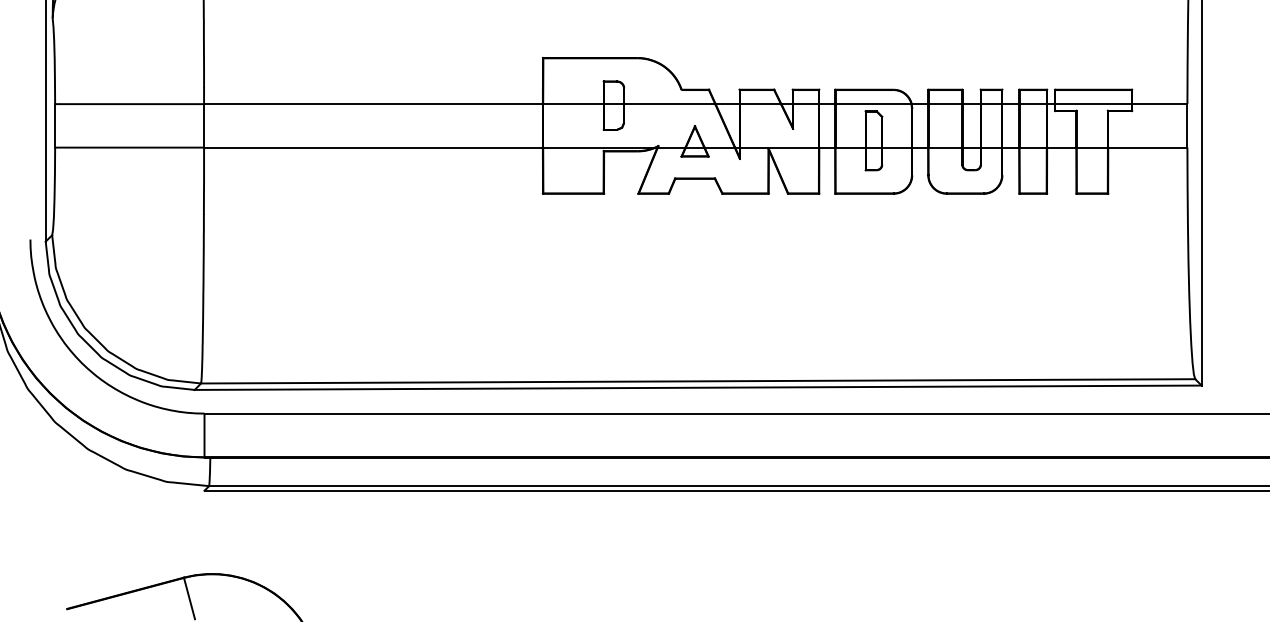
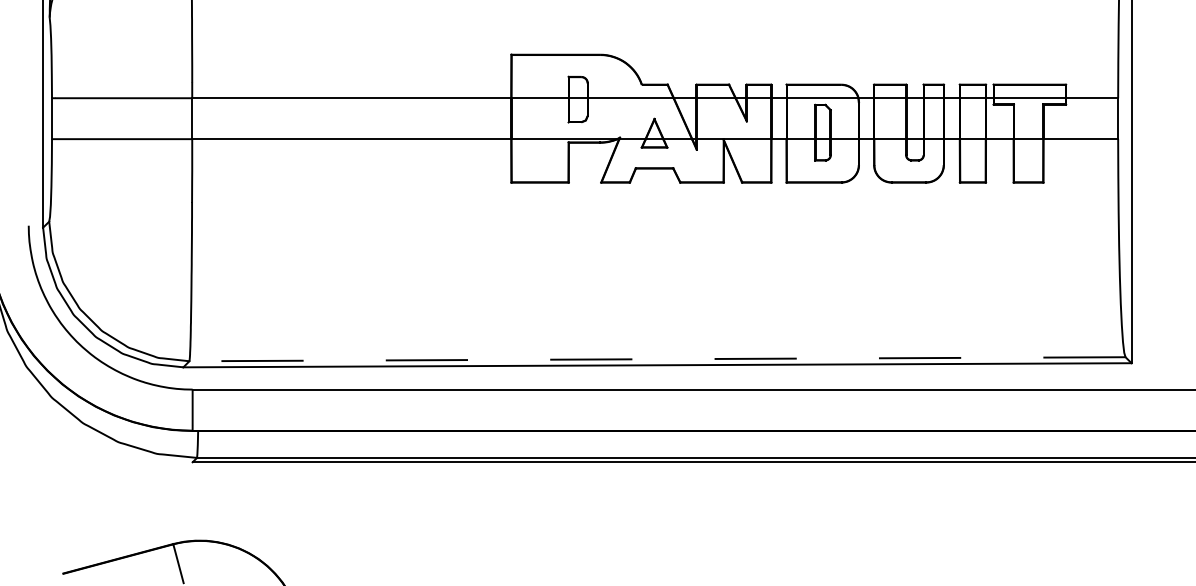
line: (697, 381) -> (656, 359), solid -> dashed

